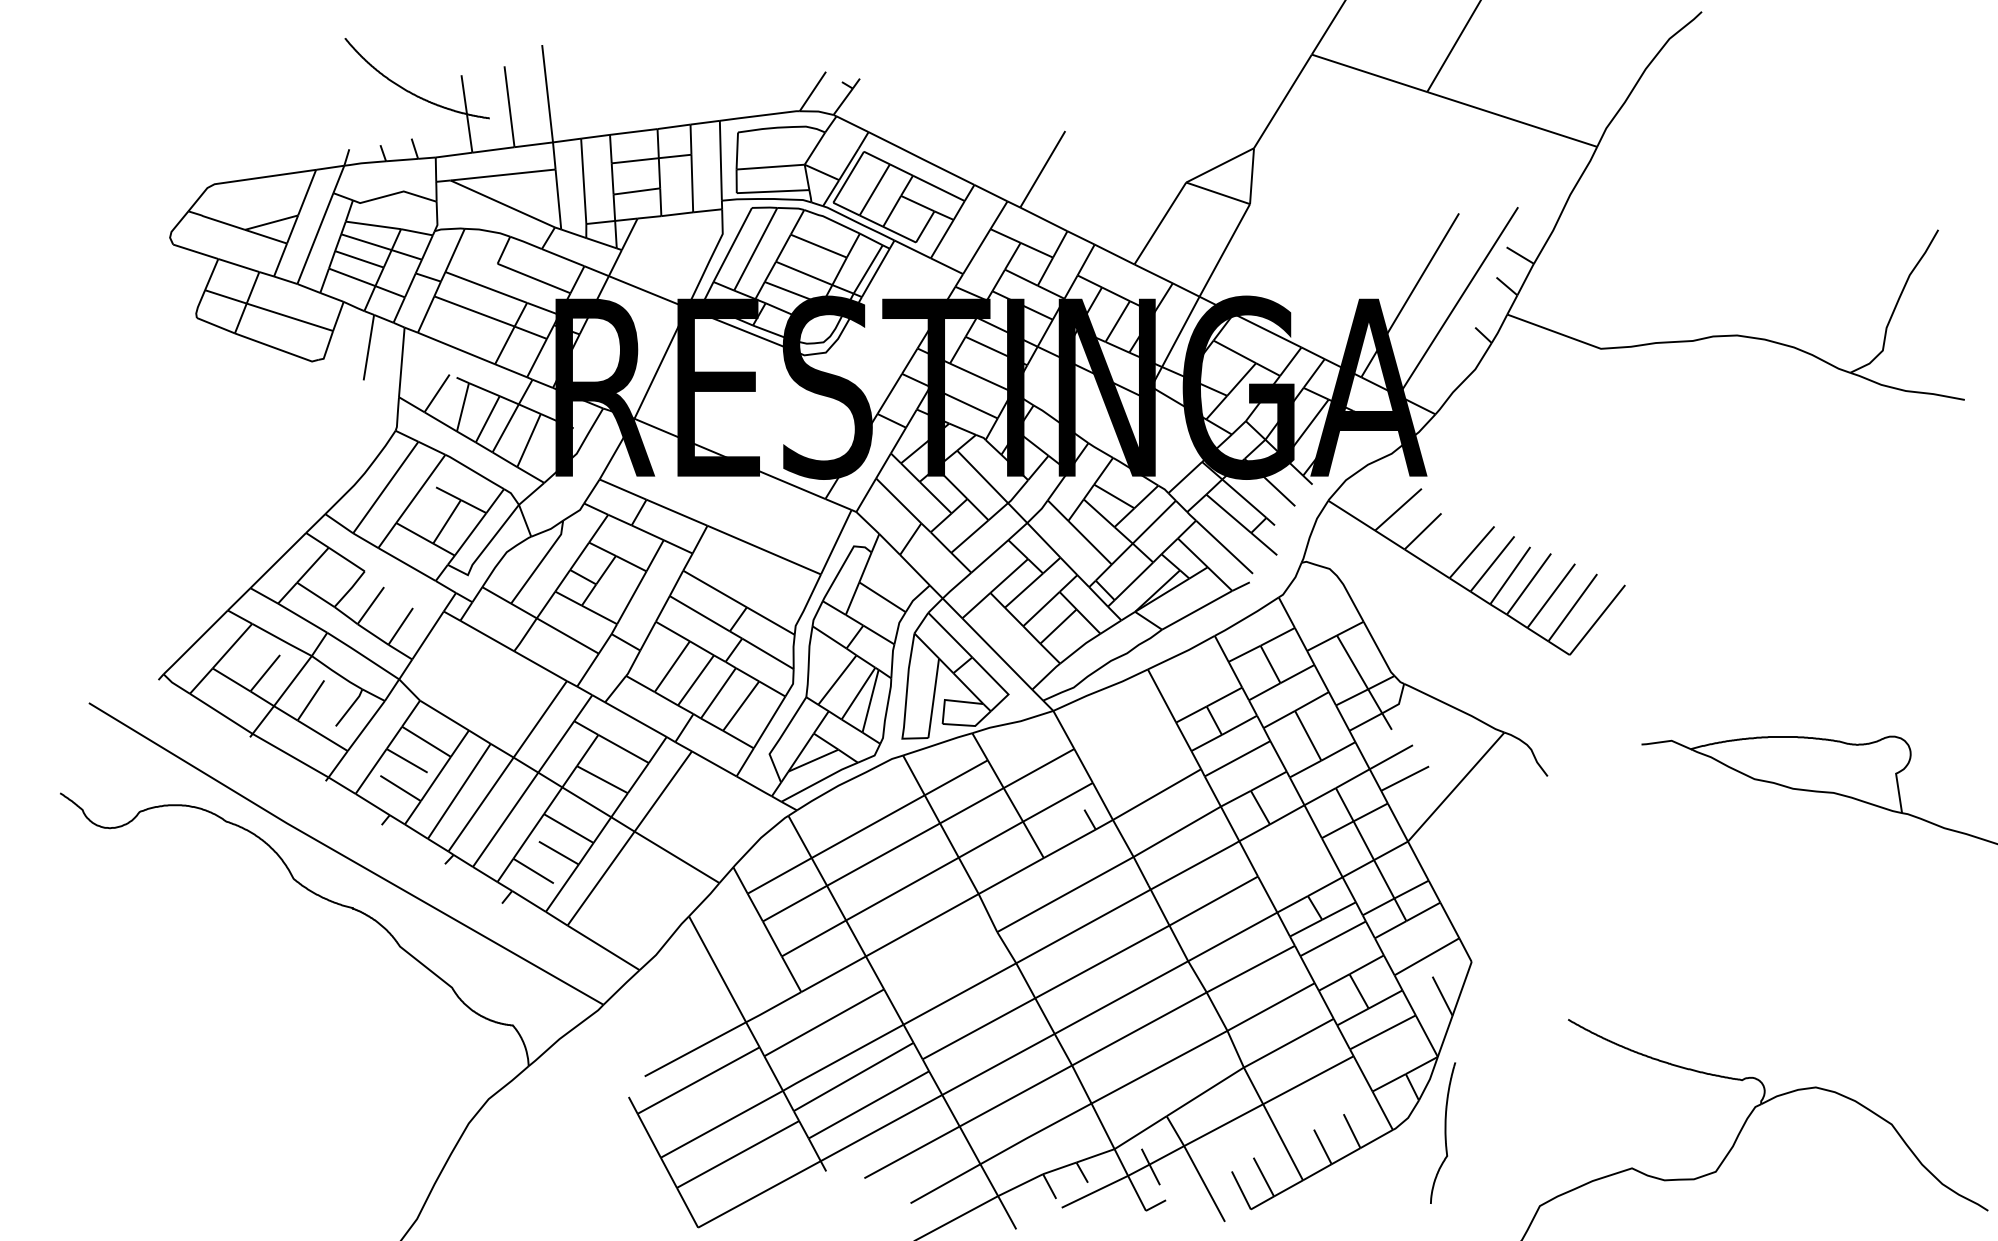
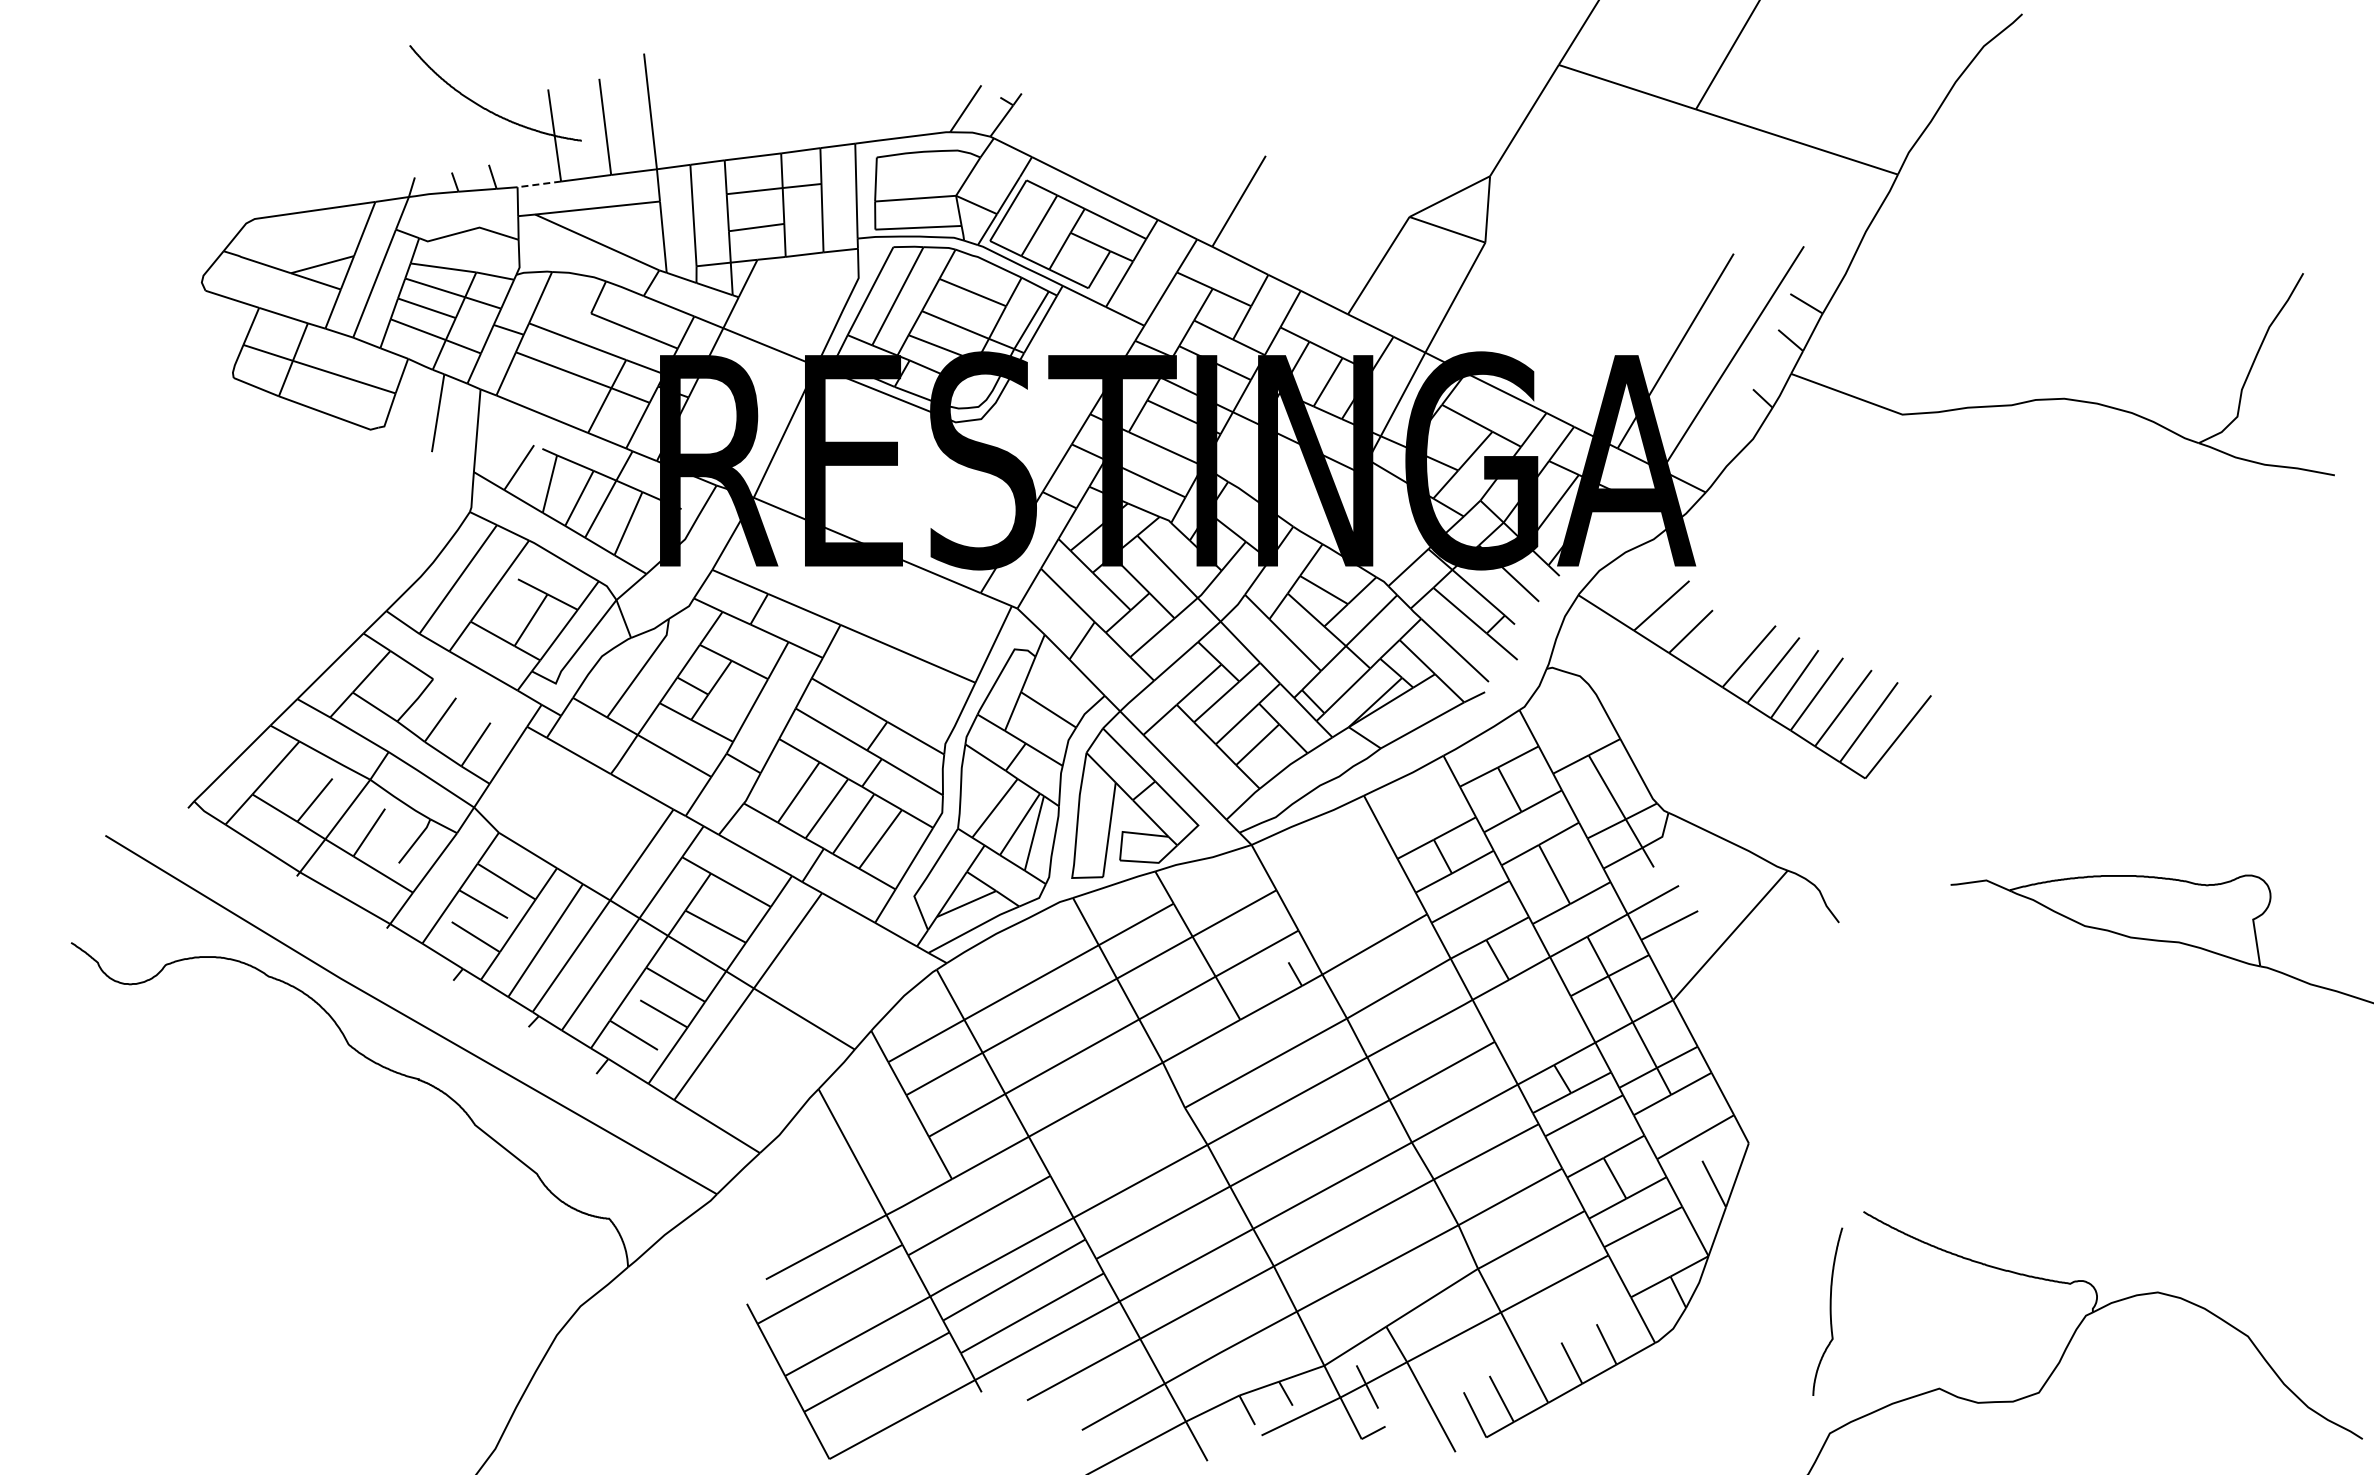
line: (454, 155) -> (539, 184), solid -> dashed
part: (1442, 1132) -> (1827, 1311), moved

